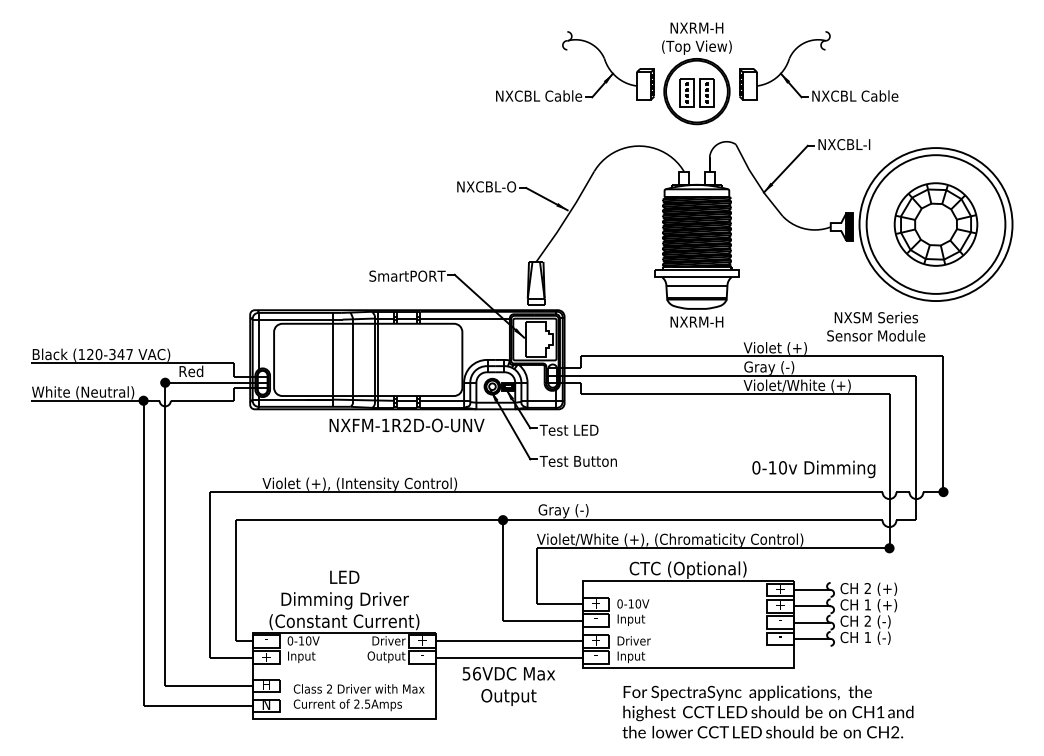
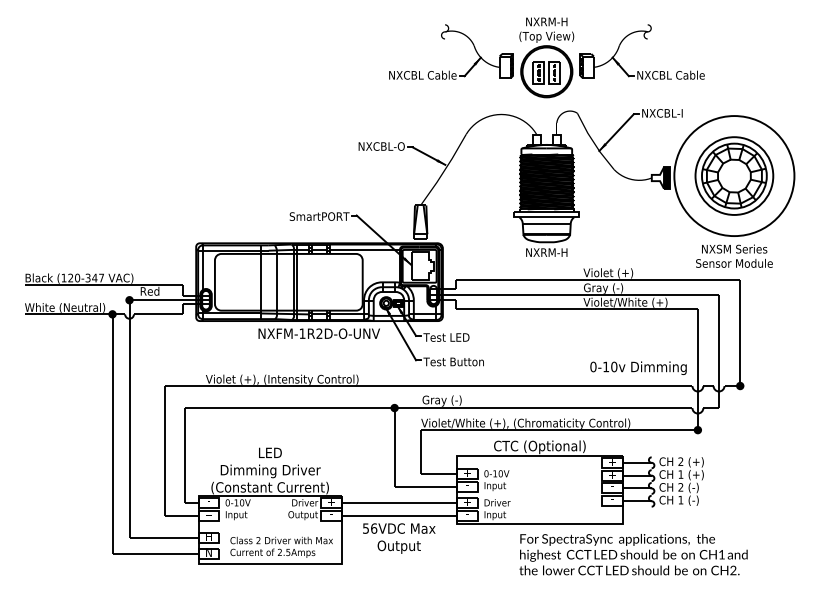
circle: (936, 223) -> (734, 175), size x0.71
text: (876, 325) -> (734, 255), moved
text: (767, 711) -> (633, 554), moved

